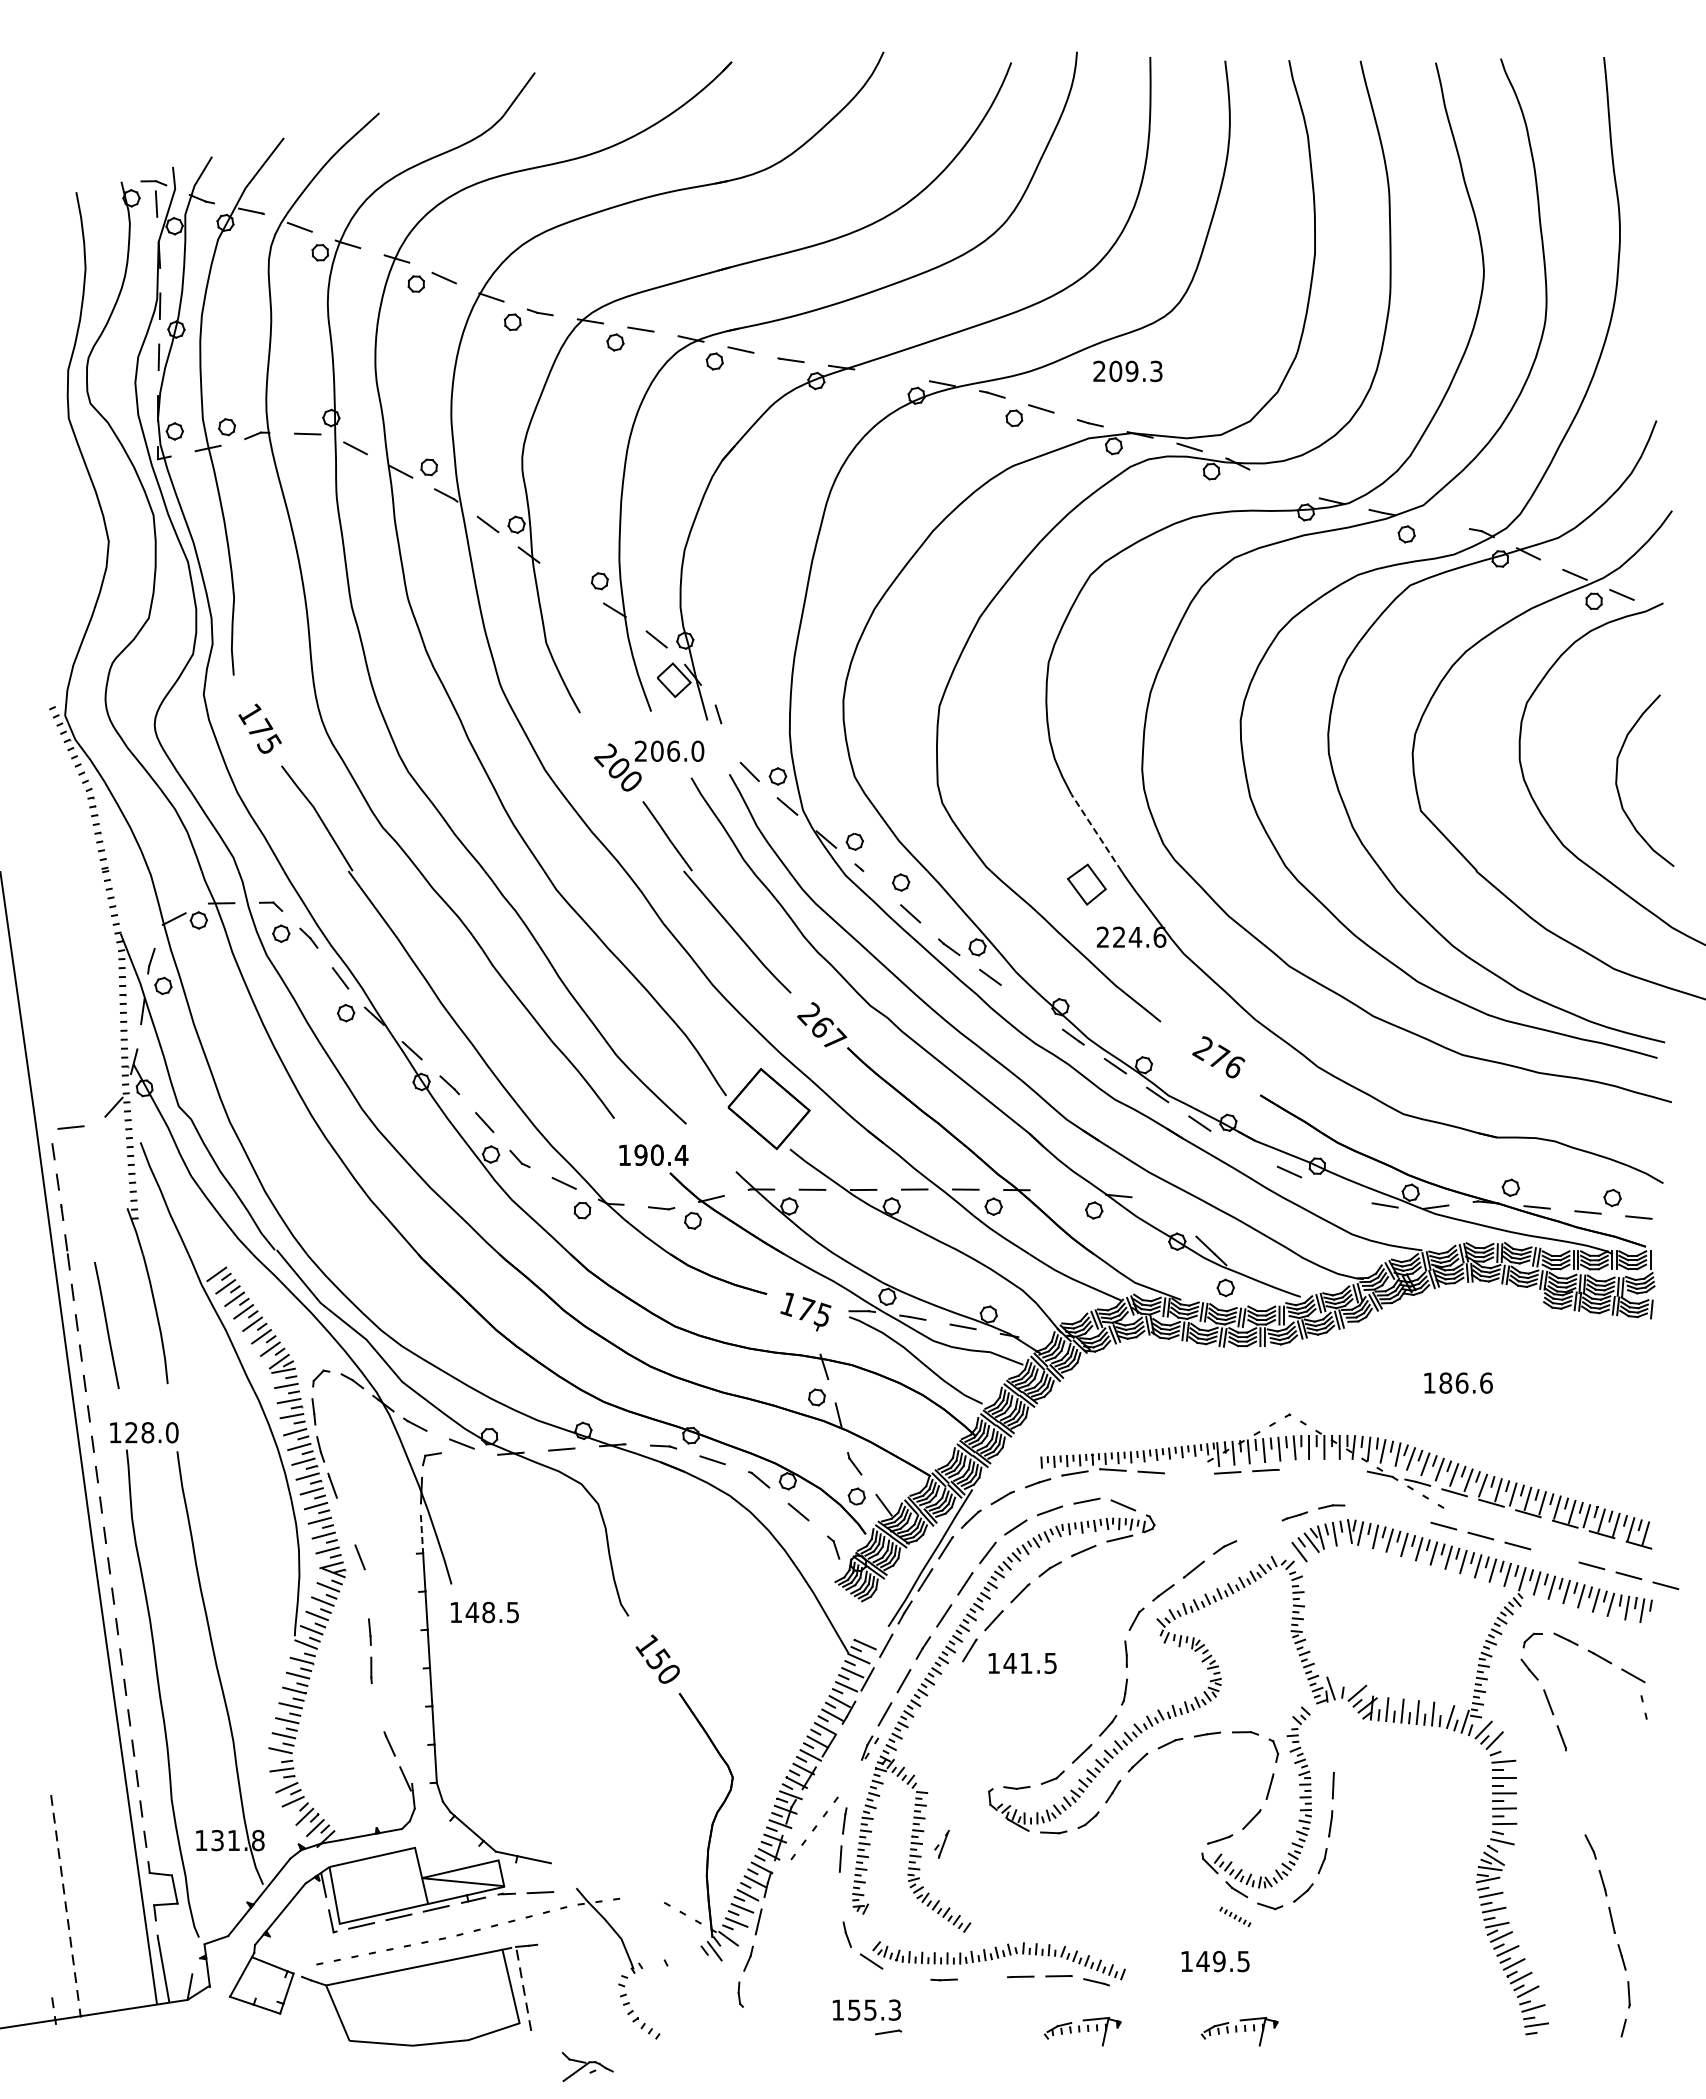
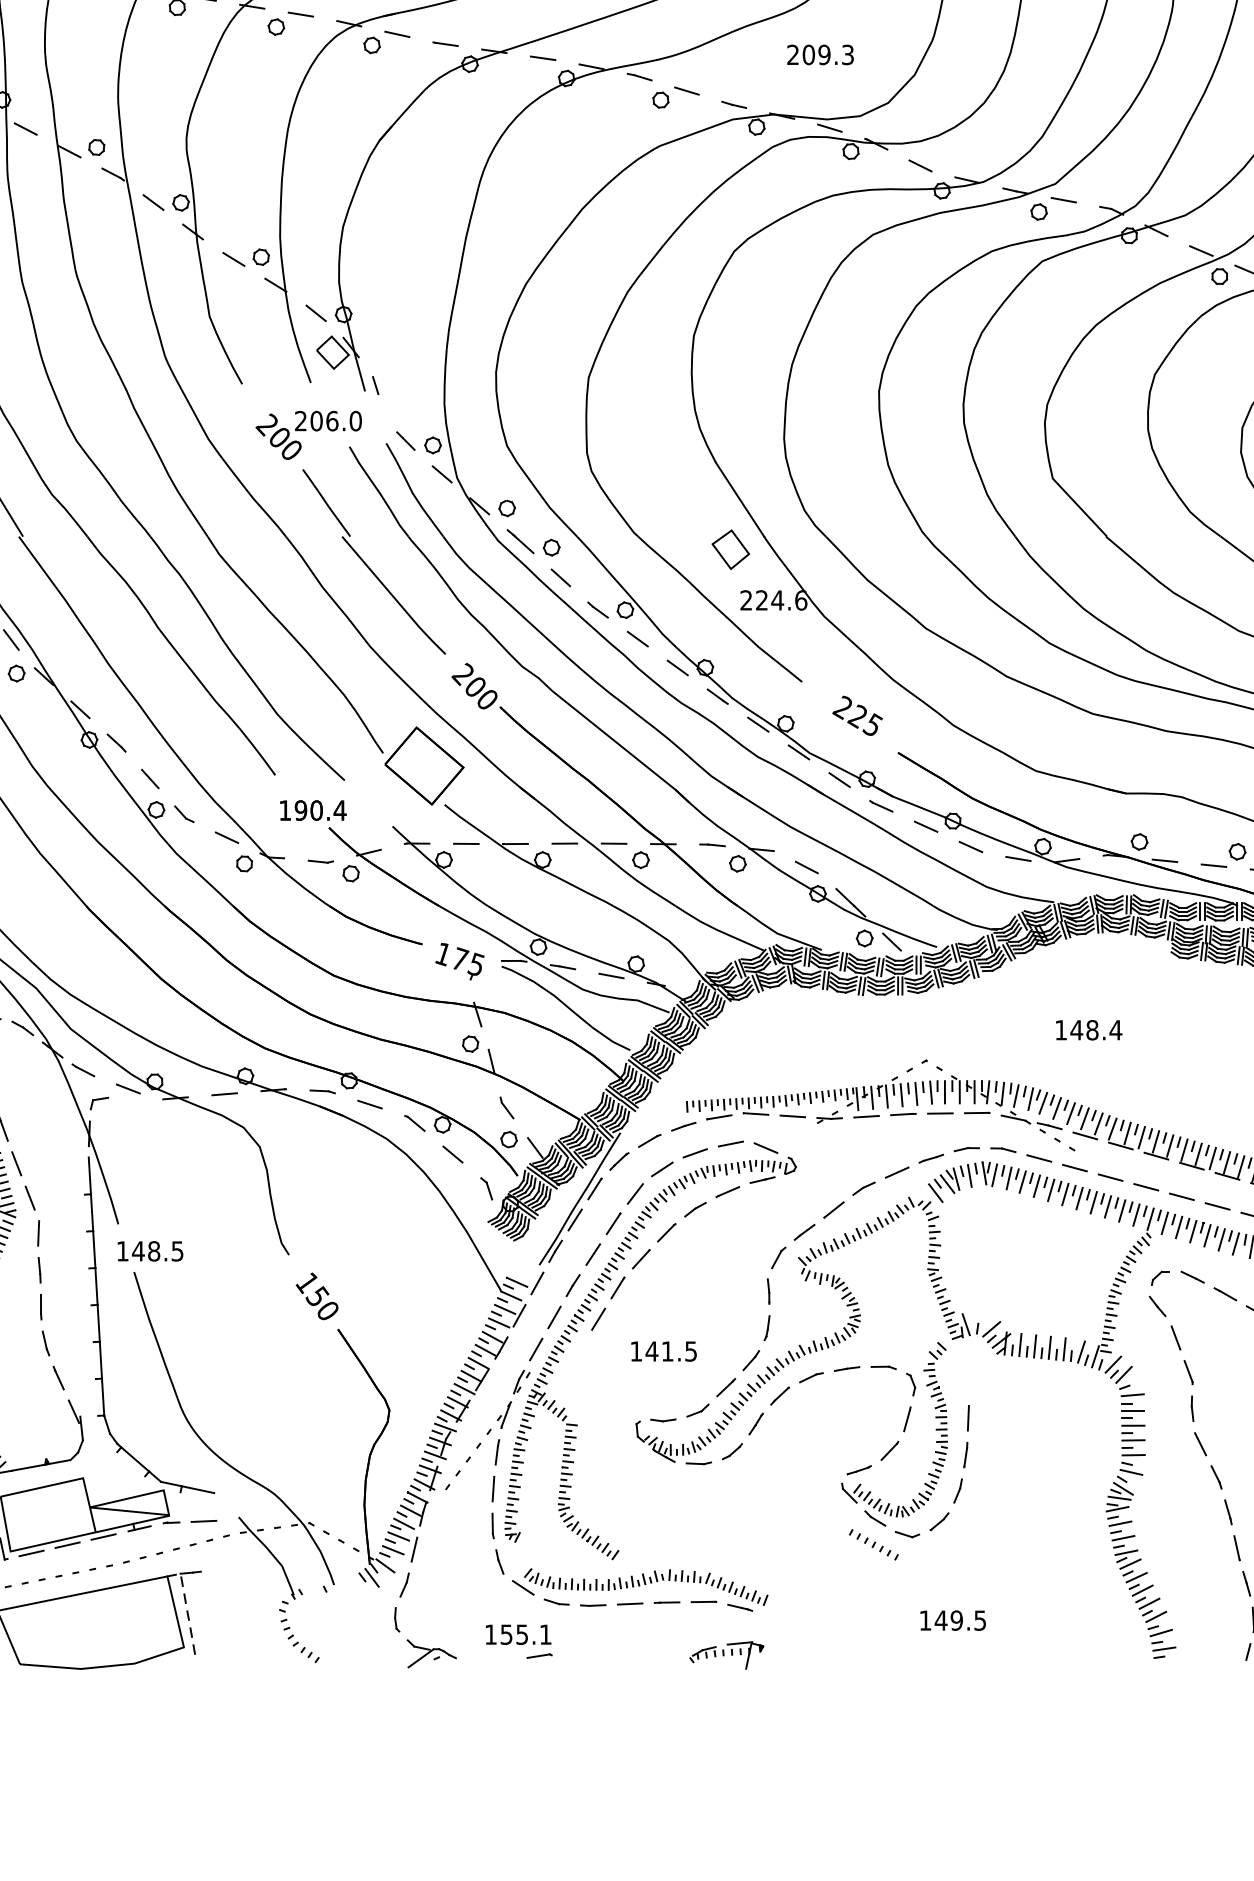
text: (1127, 371) -> (820, 55), moved
line: (891, 374) -> (542, 57), added
line: (1283, 486) -> (920, 165), added
line: (1431, 521) -> (1063, 199), added
line: (571, 583) -> (233, 259), added
line: (1096, 832) -> (740, 499), dashed -> solid
line: (872, 879) -> (524, 544), added
line: (1031, 1006) -> (677, 667), added
text: (829, 1033) -> (482, 693), 267 -> 200
text: (1226, 1061) -> (865, 720), 276 -> 225
line: (1242, 1150) -> (880, 805), added
line: (1067, 1191) -> (712, 845), added
line: (1335, 1192) -> (970, 846), added
line: (1165, 1214) -> (806, 867), added
line: (1253, 1291) -> (891, 941), added
text: (1466, 1382) -> (1096, 1029), 186.6 -> 148.4
line: (1342, 1468) -> (977, 1112), added
line: (1303, 1469) -> (939, 1113), added
part: (1189, 1473) -> (829, 1117), added
part: (1369, 1507) -> (1003, 1150), added
line: (1406, 1515) -> (1038, 1157), added
line: (345, 1521) -> (16, 1163), added
line: (1259, 1530) -> (897, 1172), added
line: (422, 1534) -> (90, 1176), dashed -> solid
line: (1554, 1555) -> (1181, 1196), added
line: (368, 1593) -> (38, 1233), added
text: (1022, 1663) -> (663, 1351), moved
line: (949, 1682) -> (598, 1318), added
line: (376, 1707) -> (46, 1342), added
line: (1565, 1775) -> (1192, 1408), added
line: (1573, 1812) -> (1199, 1444), added
part: (549, 1818) -> (212, 1449), added
part: (941, 1843) -> (503, 1414), moved
line: (839, 1896) -> (492, 1525), added
part: (1235, 1916) -> (874, 1544), size x1.67
text: (1215, 1961) -> (953, 1620), moved
part: (906, 1975) -> (556, 1601), added
line: (982, 1977) -> (630, 1603), added
text: (894, 2009) -> (545, 1634), 155.3 -> 155.1
part: (1239, 2031) -> (877, 1655), removed
part: (587, 2067) -> (431, 1654), moved

